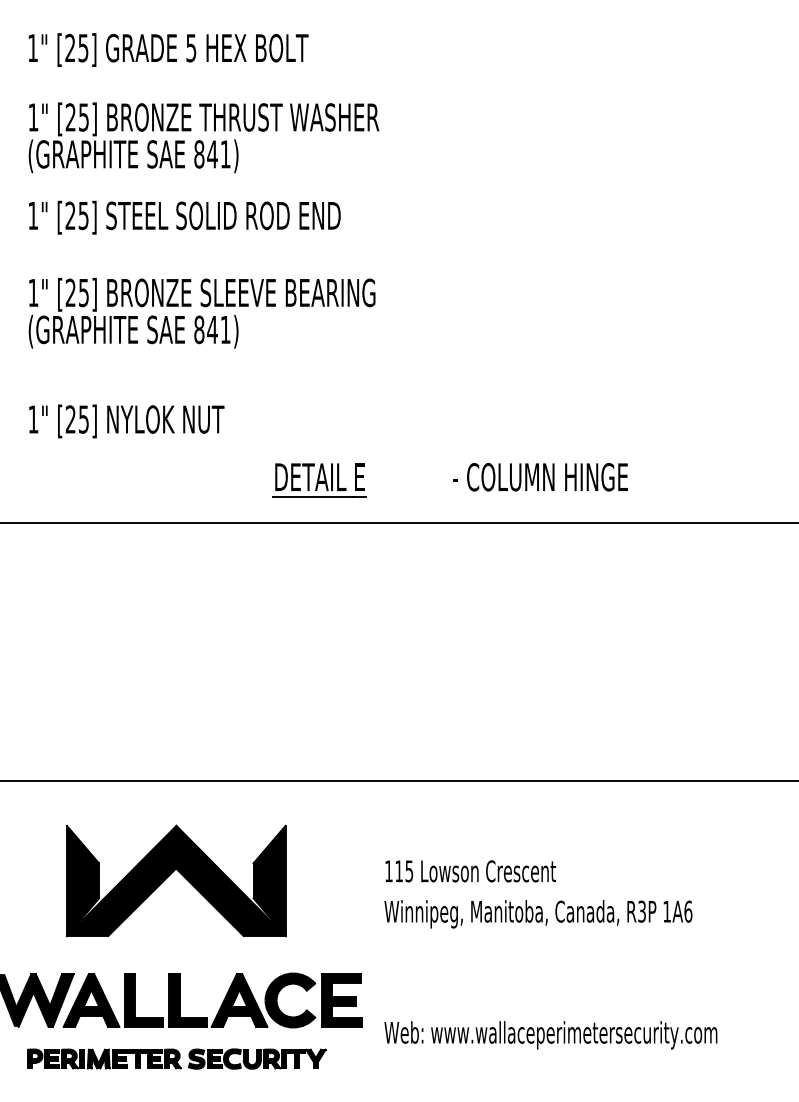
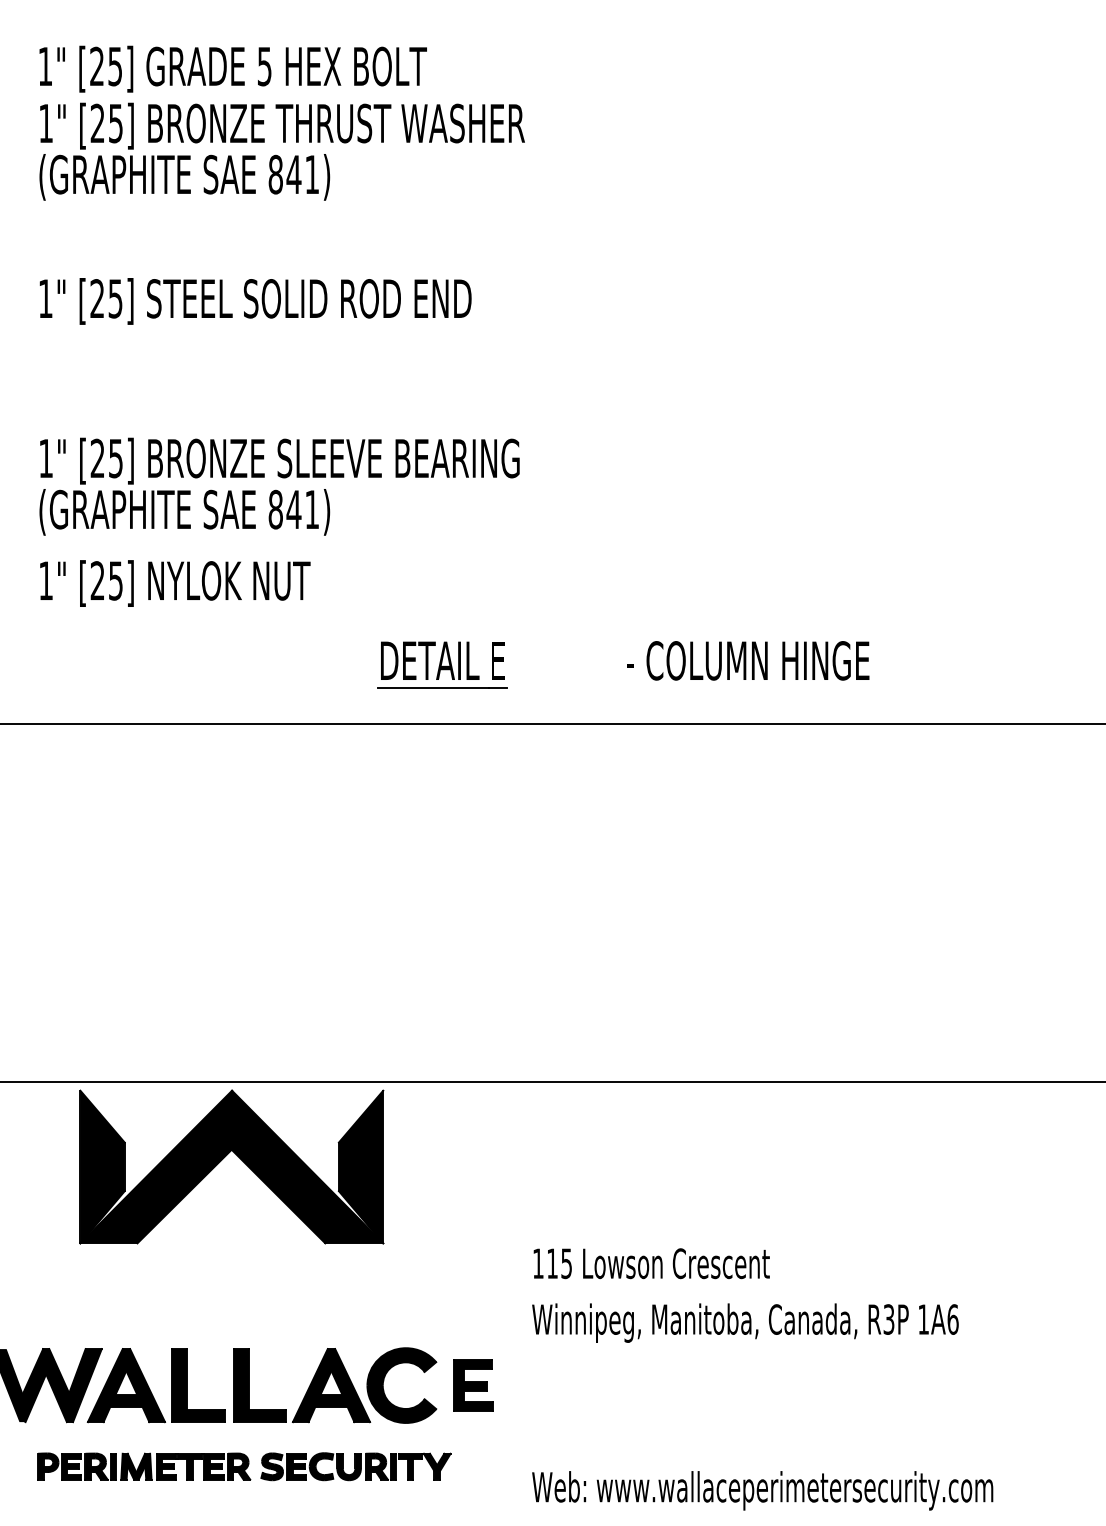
text: (203, 137) -> (281, 151), moved
text: (202, 313) -> (279, 486), moved
part: (170, 874) -> (224, 1158), moved
text: (550, 954) -> (762, 1379), moved
part: (342, 1000) -> (473, 1385), size x0.7

